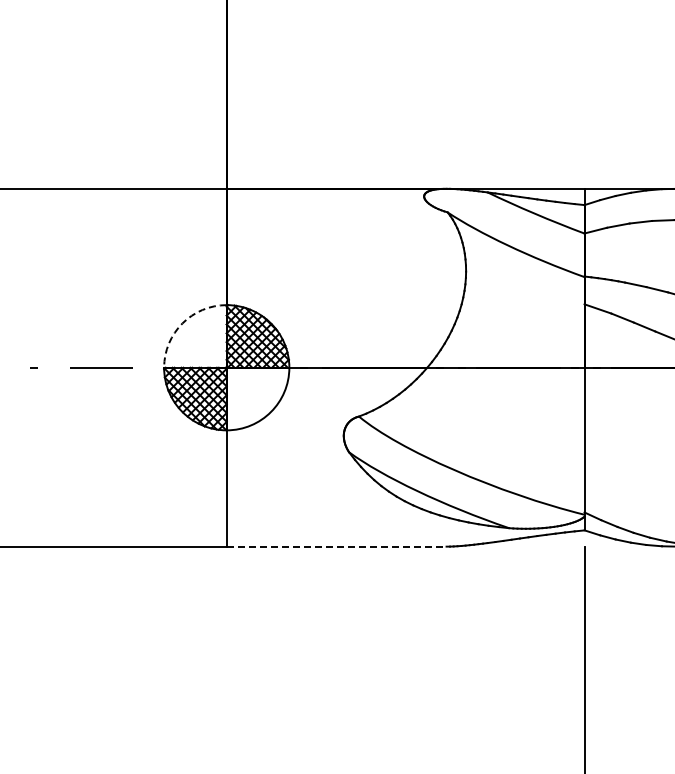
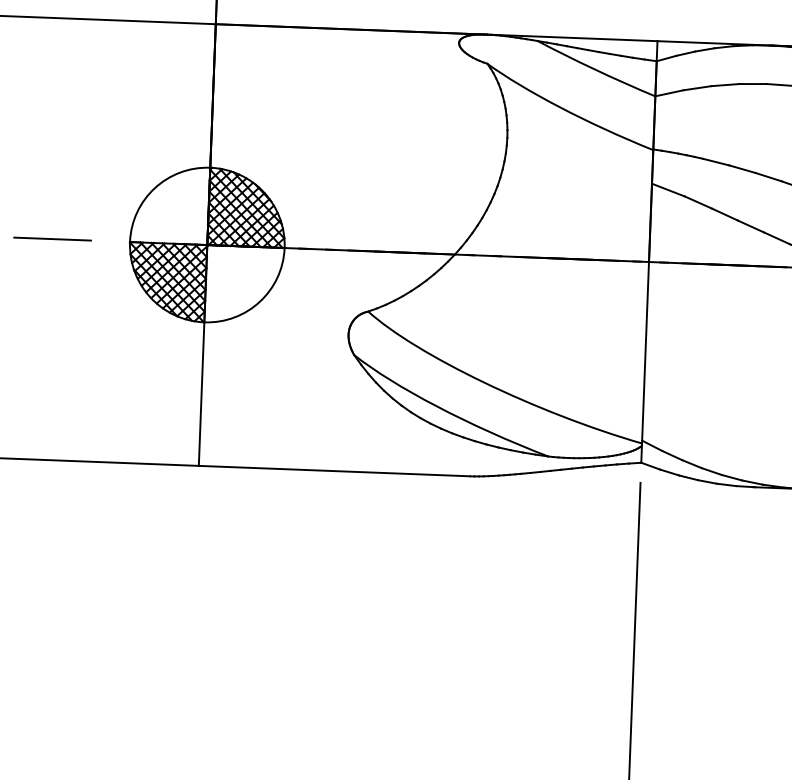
arc: (182, 323) -> (154, 188), dashed -> solid
line: (336, 546) -> (334, 470), dashed -> solid

